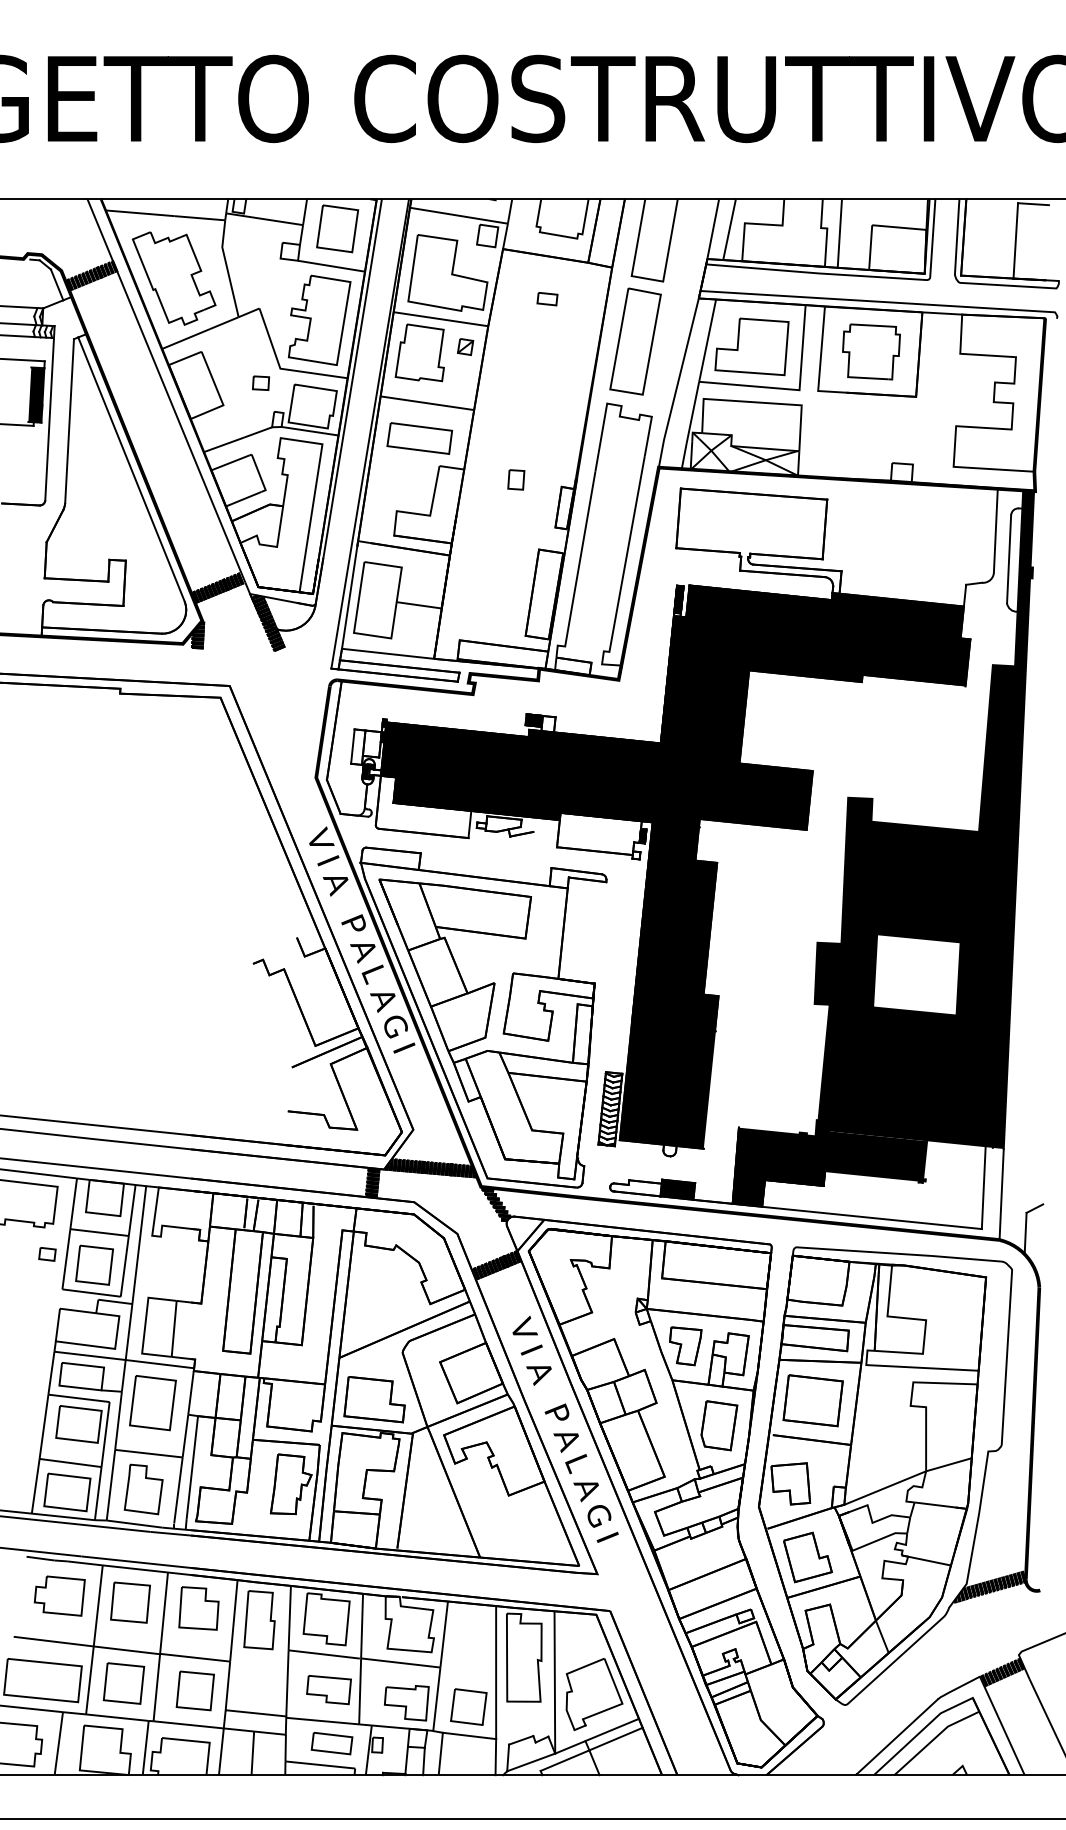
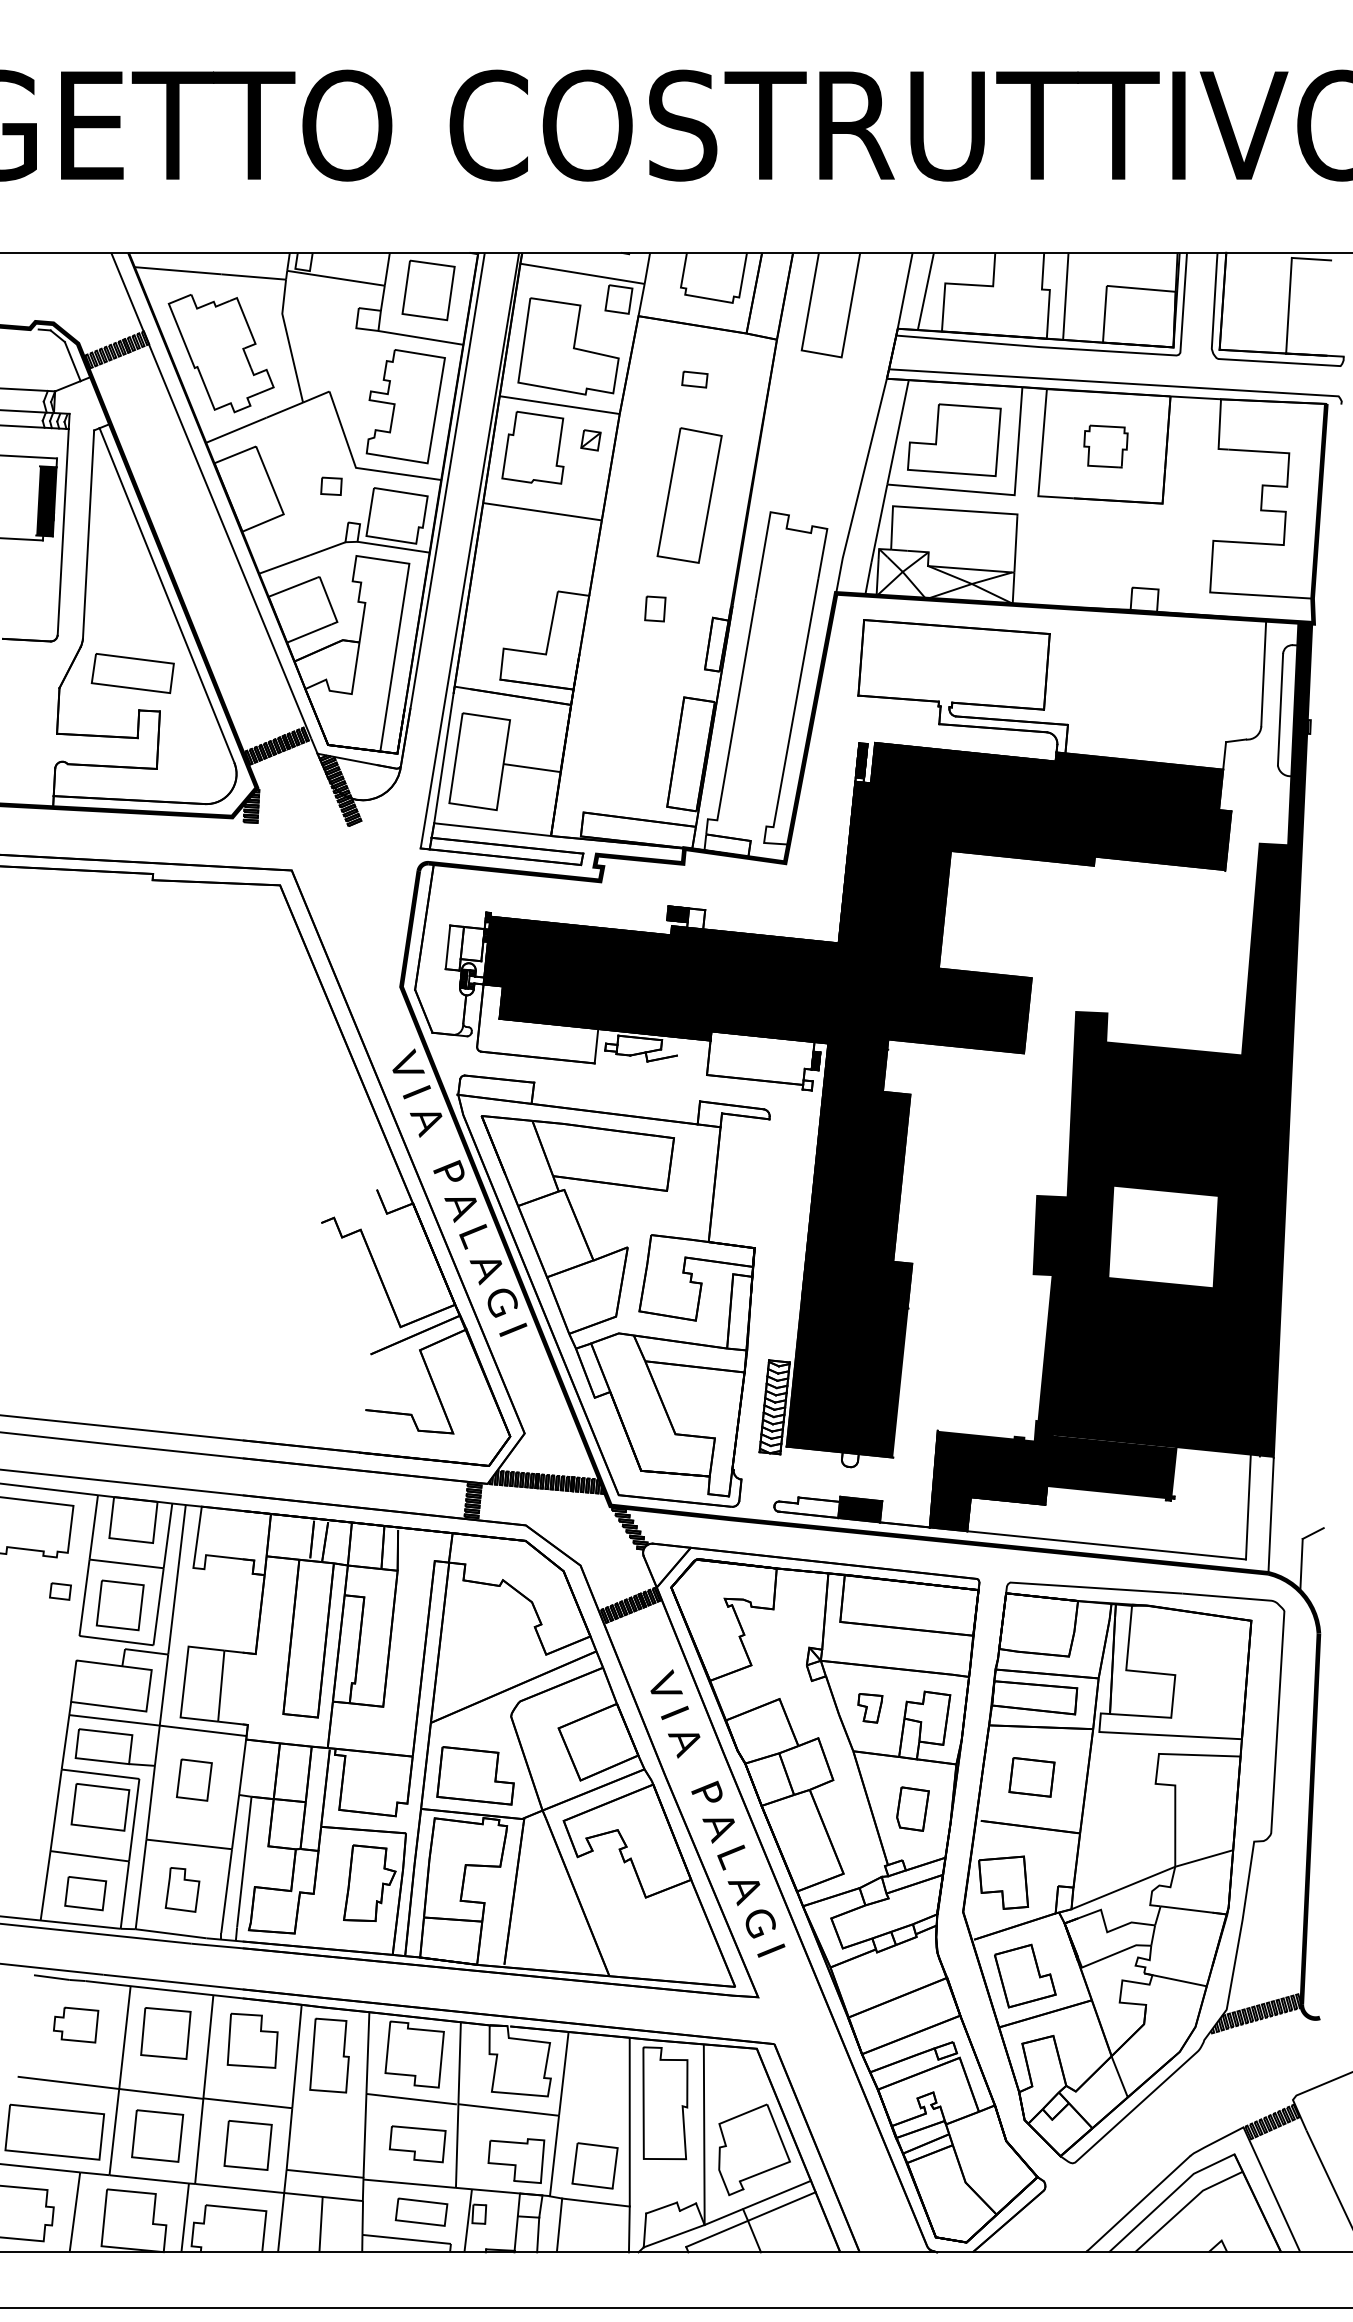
part: (635, 341) -> (689, 495), moved
part: (871, 351) -> (1105, 446), size x0.6
part: (419, 438) -> (132, 673), moved
part: (685, 1346) -> (870, 1708), size x0.6
part: (812, 1400) -> (1031, 1777), size x0.6
part: (153, 1402) -> (194, 1779), size x0.6
part: (719, 1426) -> (912, 1809), size x0.7
part: (143, 1489) -> (182, 1889), size x0.7
part: (67, 1492) -> (85, 1893), size x0.7
part: (59, 1595) -> (75, 2024), size x0.7

